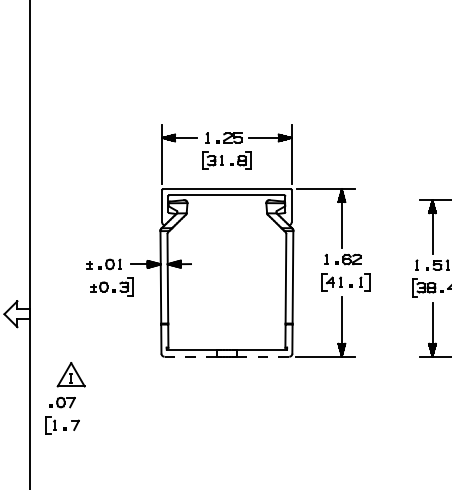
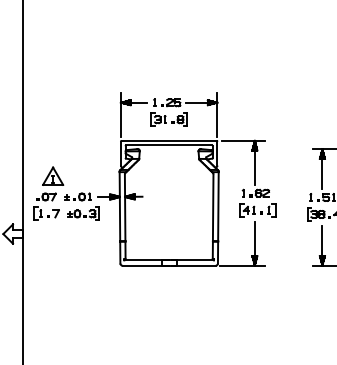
line: (191, 356) -> (142, 265), dashed -> solid
line: (263, 356) -> (196, 265), dashed -> solid
part: (65, 397) -> (48, 193), moved

